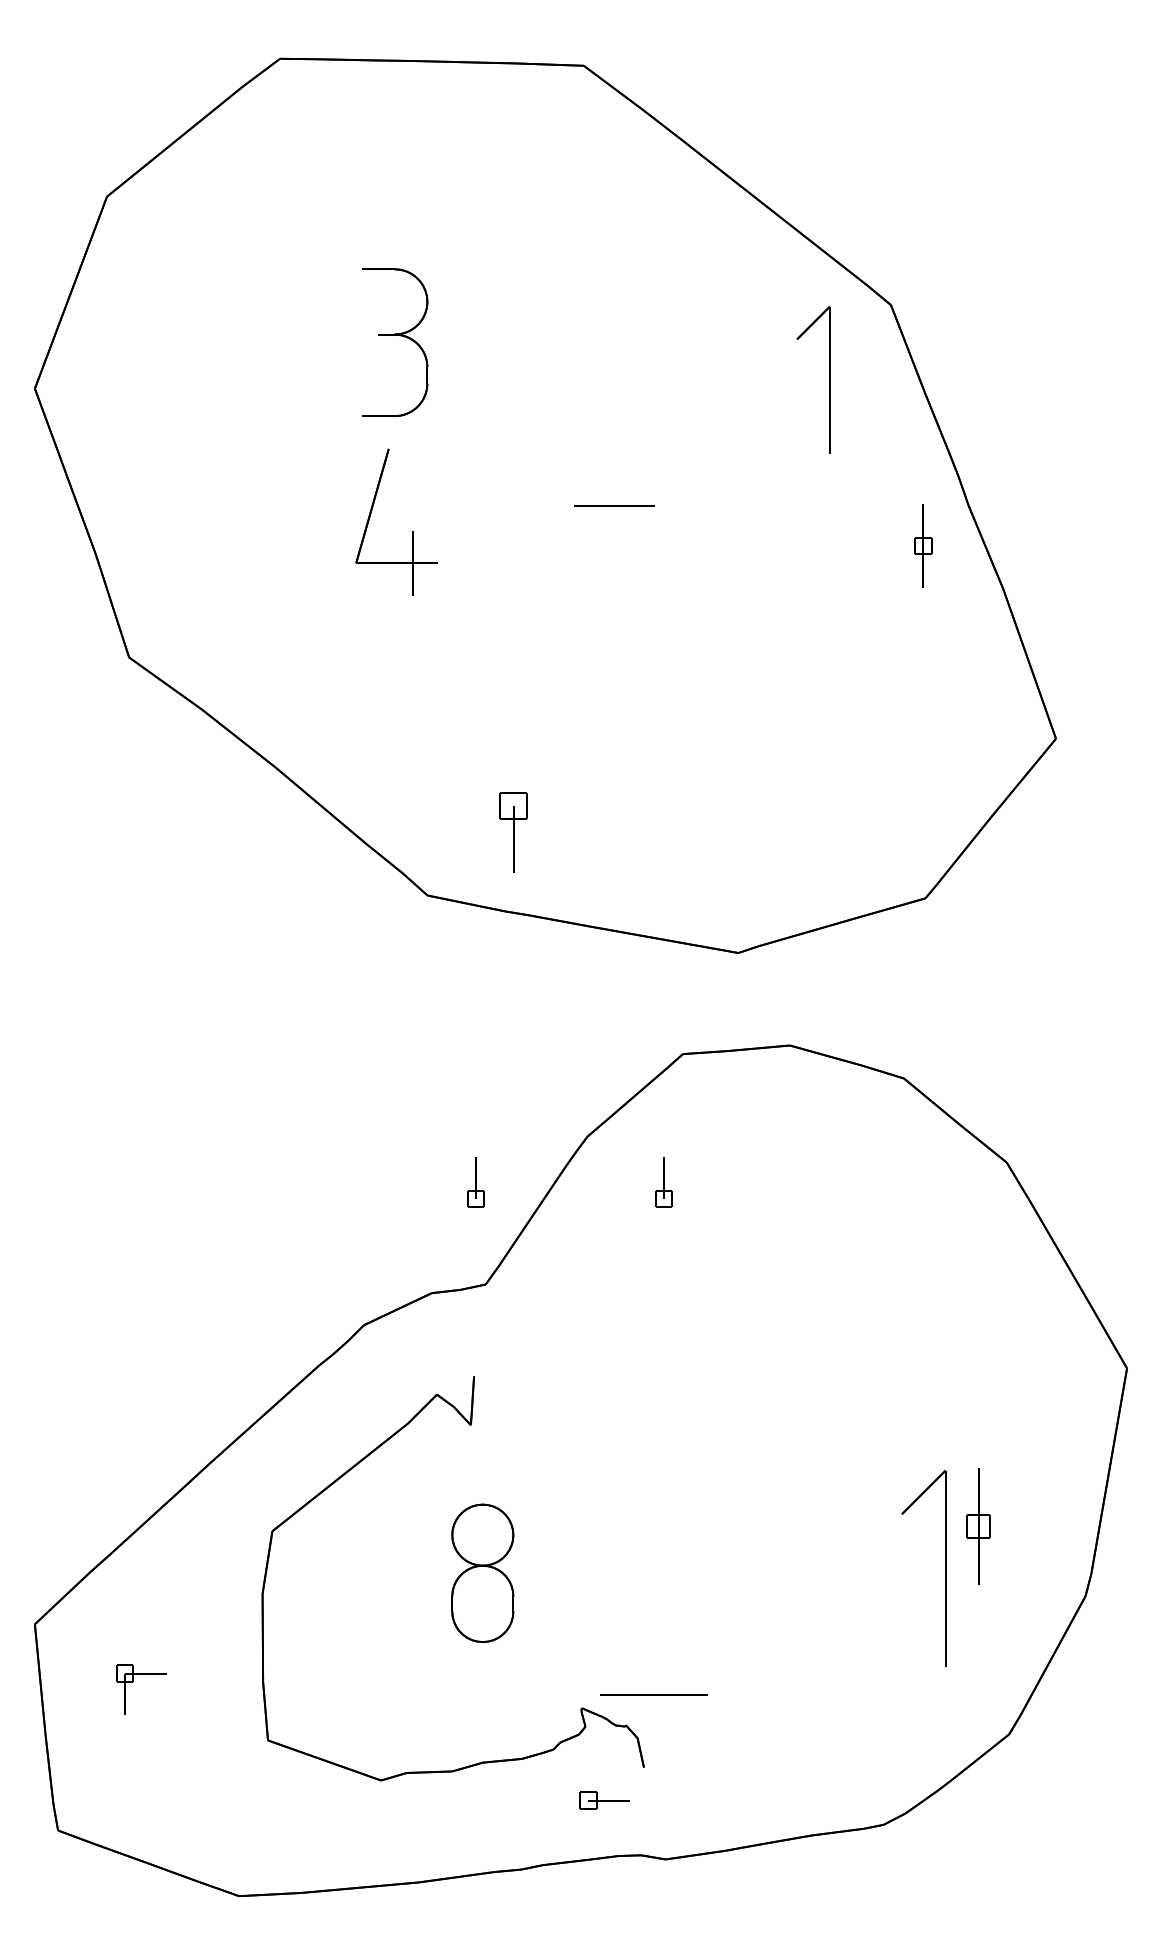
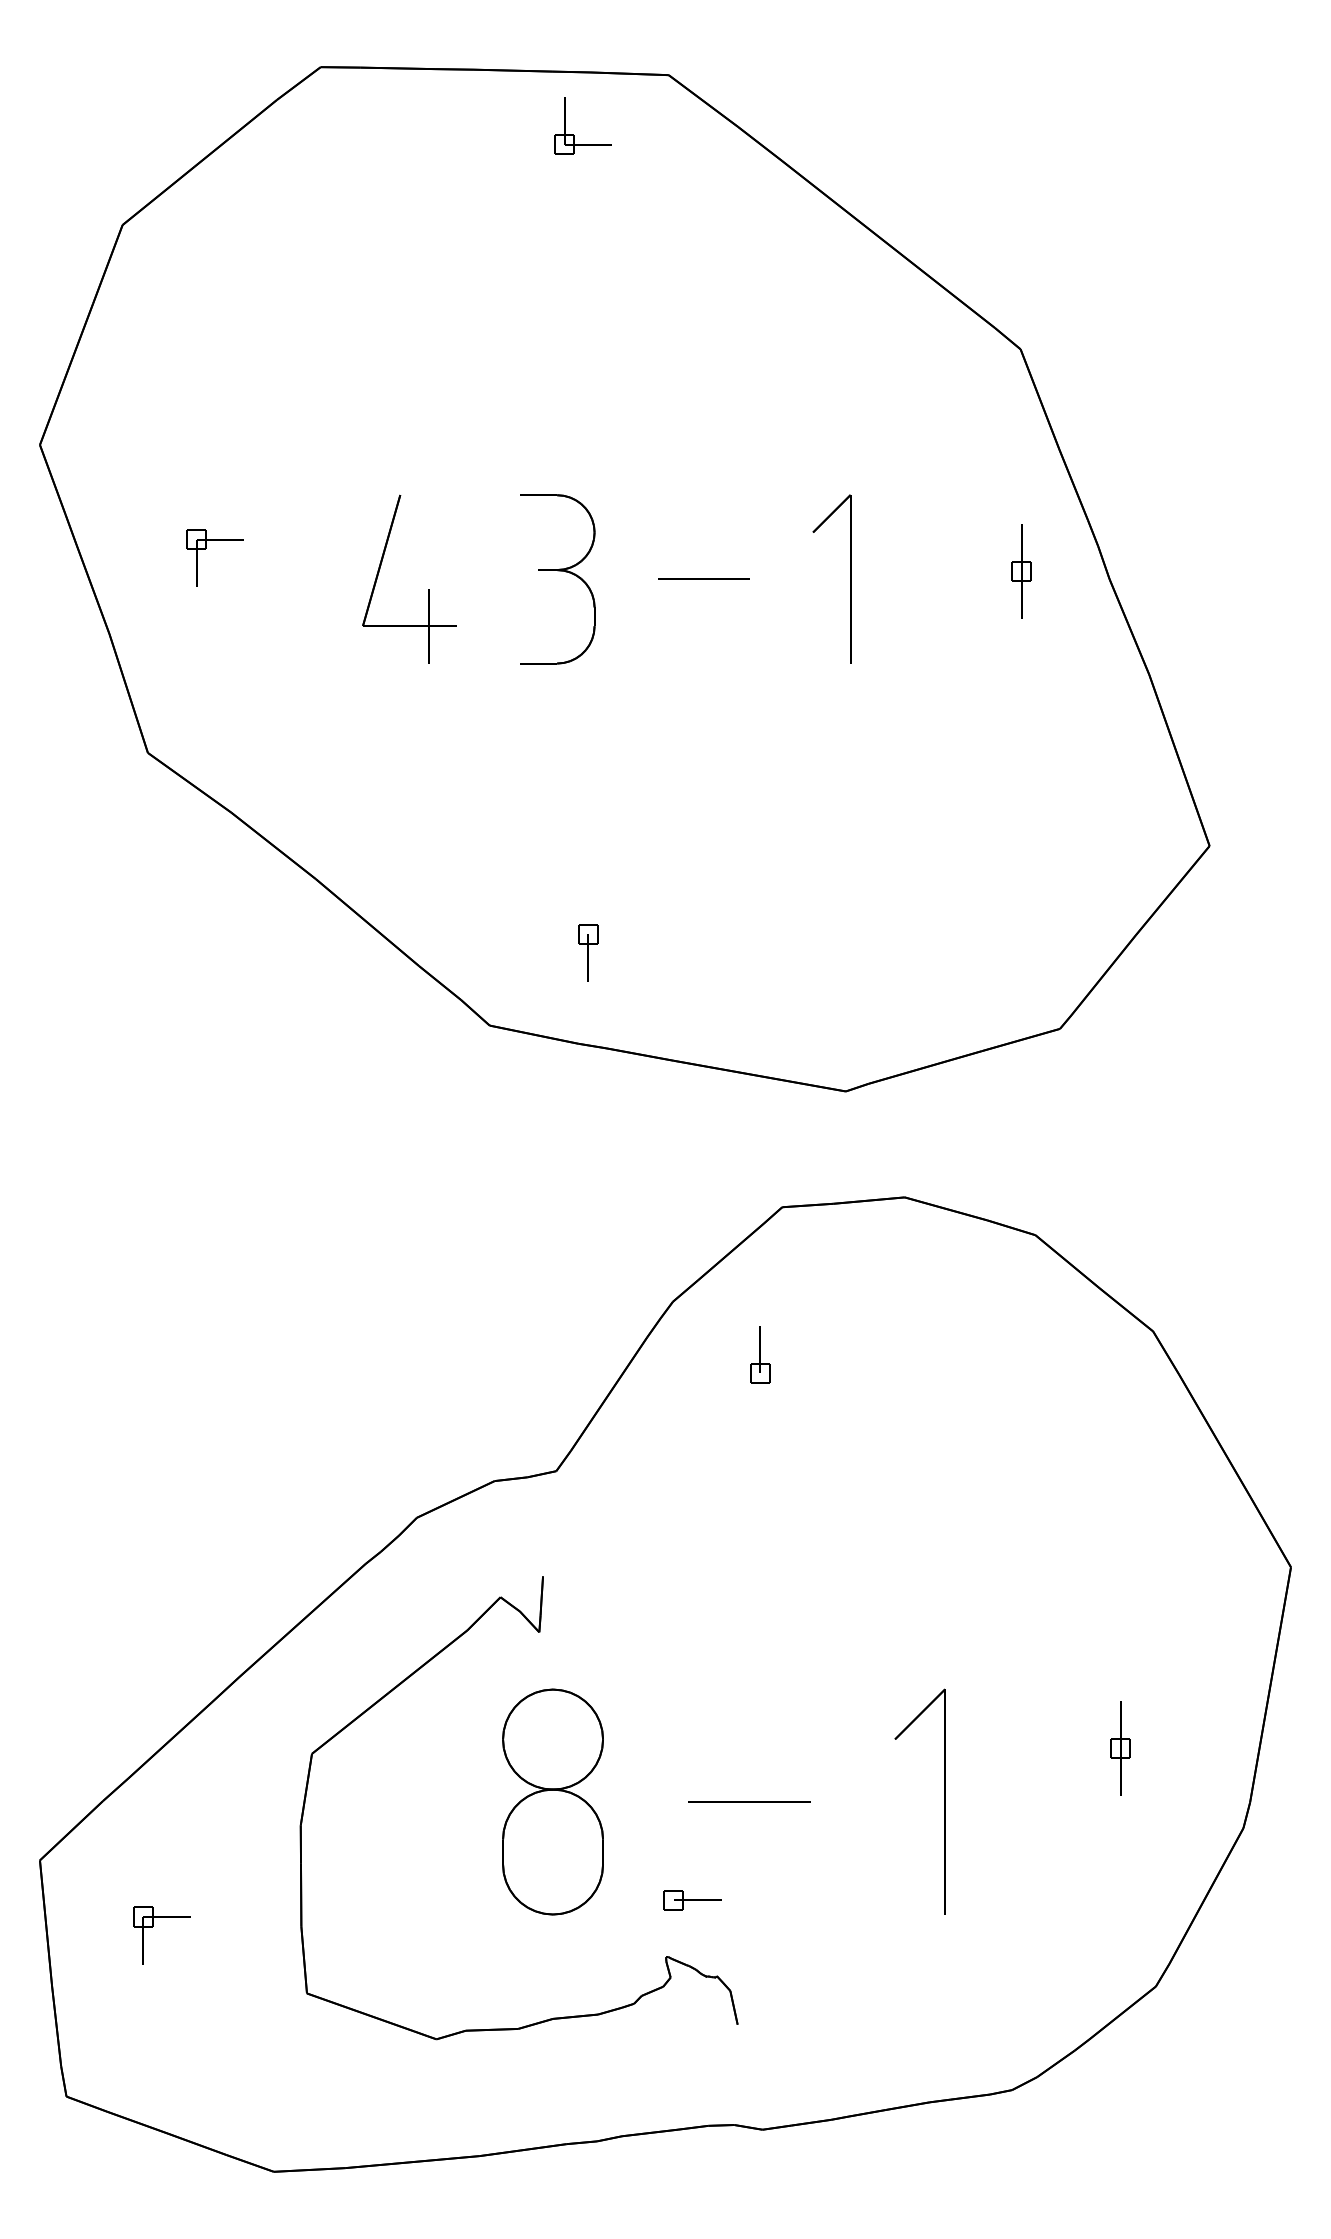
part: (500, 117) -> (573, 134), added
part: (395, 335) -> (557, 571), moved
part: (829, 379) -> (850, 578), moved
part: (180, 479) -> (206, 548), added
part: (413, 531) -> (428, 589), moved
part: (923, 546) -> (1021, 571), moved
part: (513, 831) -> (588, 952), size x0.62
part: (476, 1182) -> (545, 1354), removed
part: (978, 1526) -> (1120, 1748), size x0.71
part: (945, 1568) -> (944, 1801), moved
part: (482, 1572) -> (552, 1801), size x1.43
line: (654, 1694) -> (749, 1801), moved
part: (604, 1800) -> (692, 1900), moved

